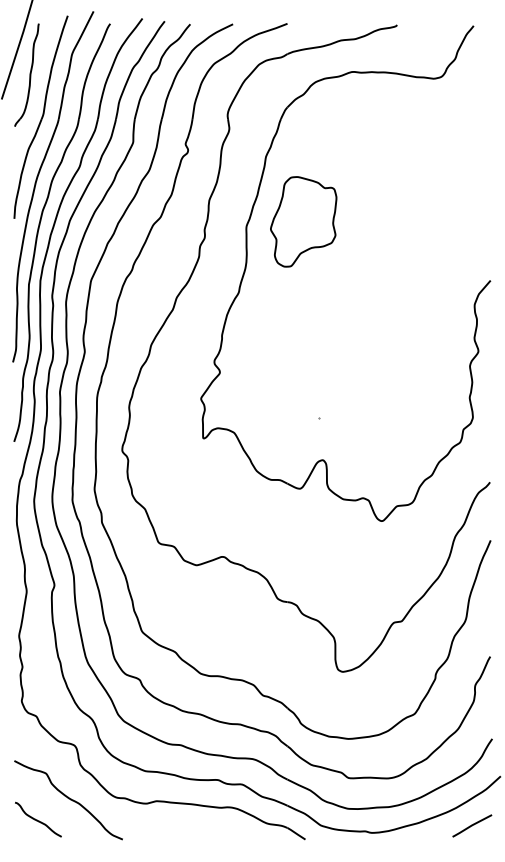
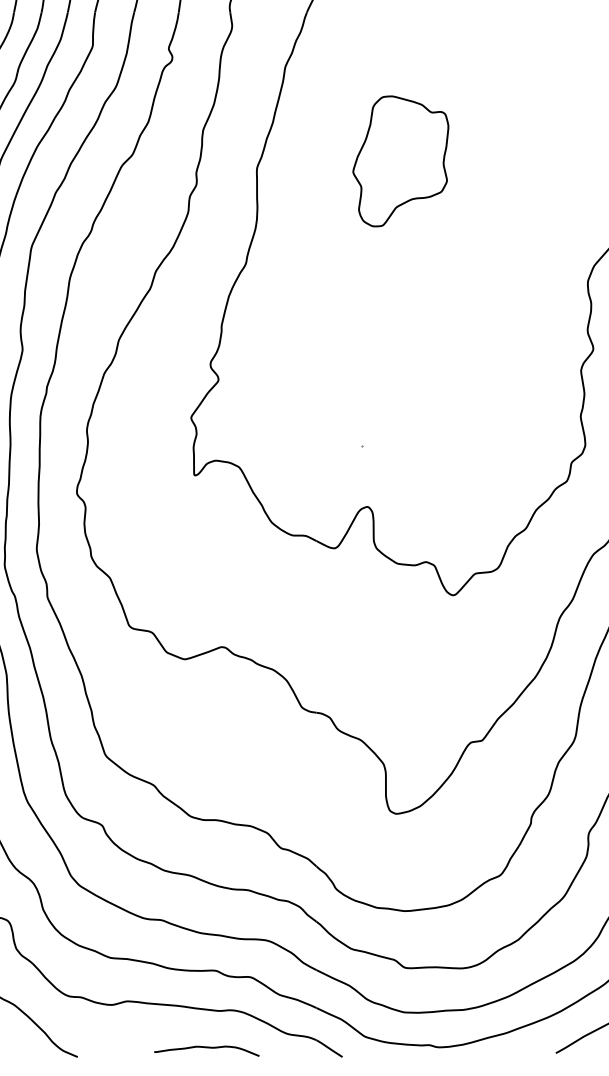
part: (303, 221) -> (400, 160), moved
curve: (211, 833) -> (206, 1048), added

